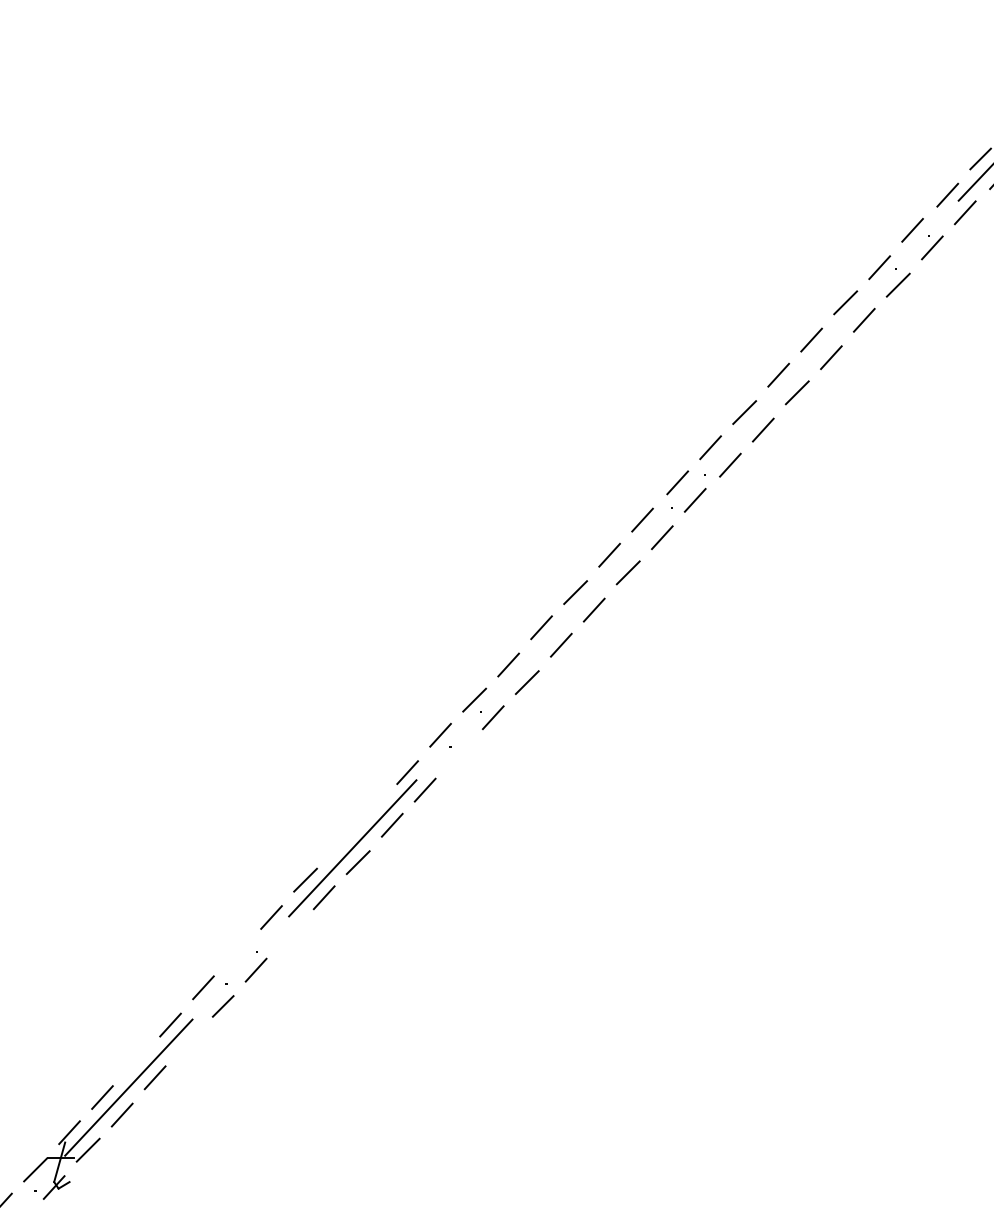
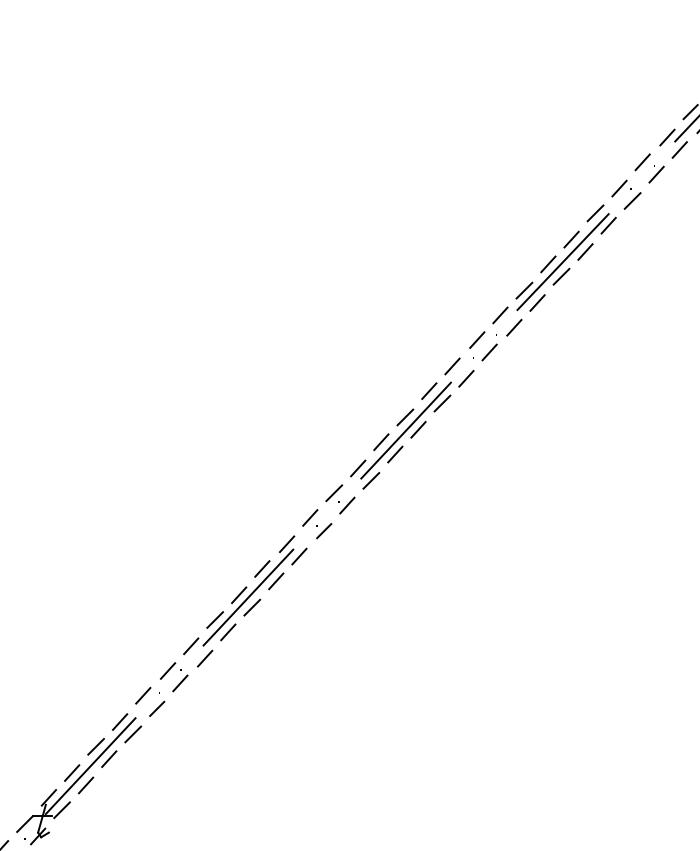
line: (799, 371) -> (563, 261), added
line: (576, 611) -> (405, 430), added
line: (460, 753) -> (324, 530), added
line: (372, 807) -> (262, 568), added
line: (339, 844) -> (239, 594), added
line: (290, 934) -> (204, 658), added
line: (238, 952) -> (167, 670), added
line: (188, 1042) -> (132, 734), added
line: (136, 1059) -> (96, 746), added

